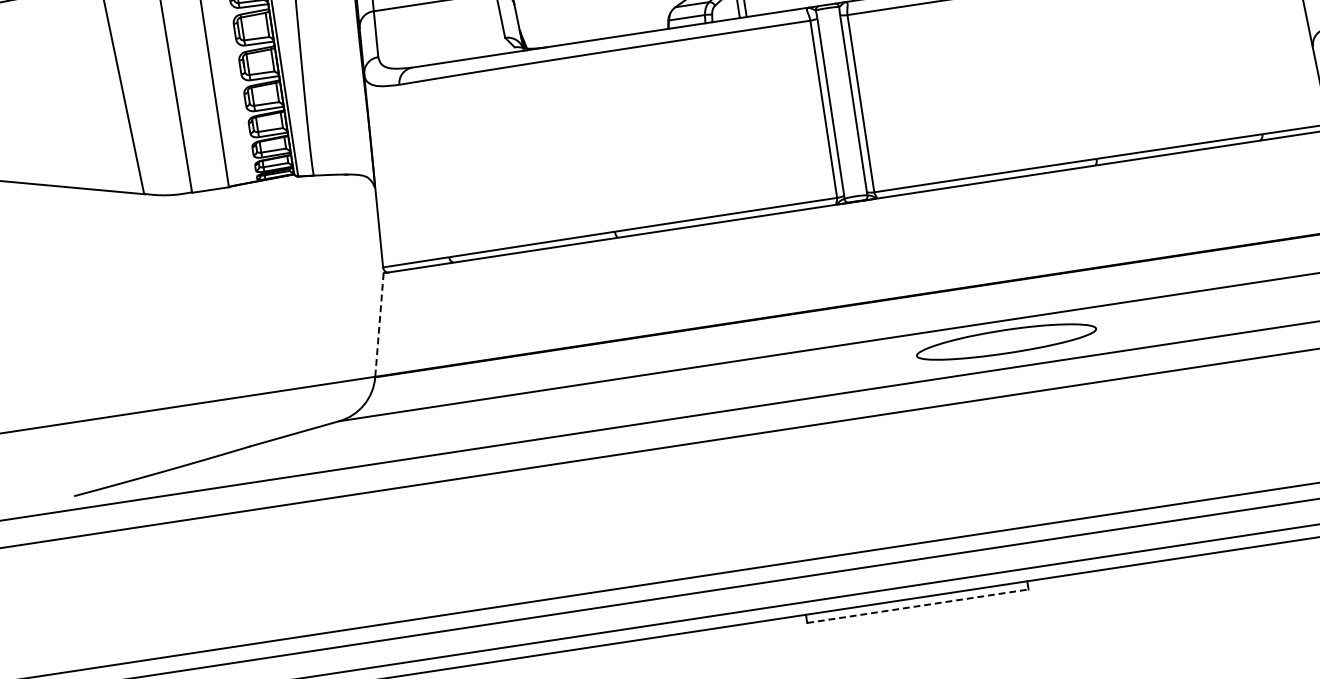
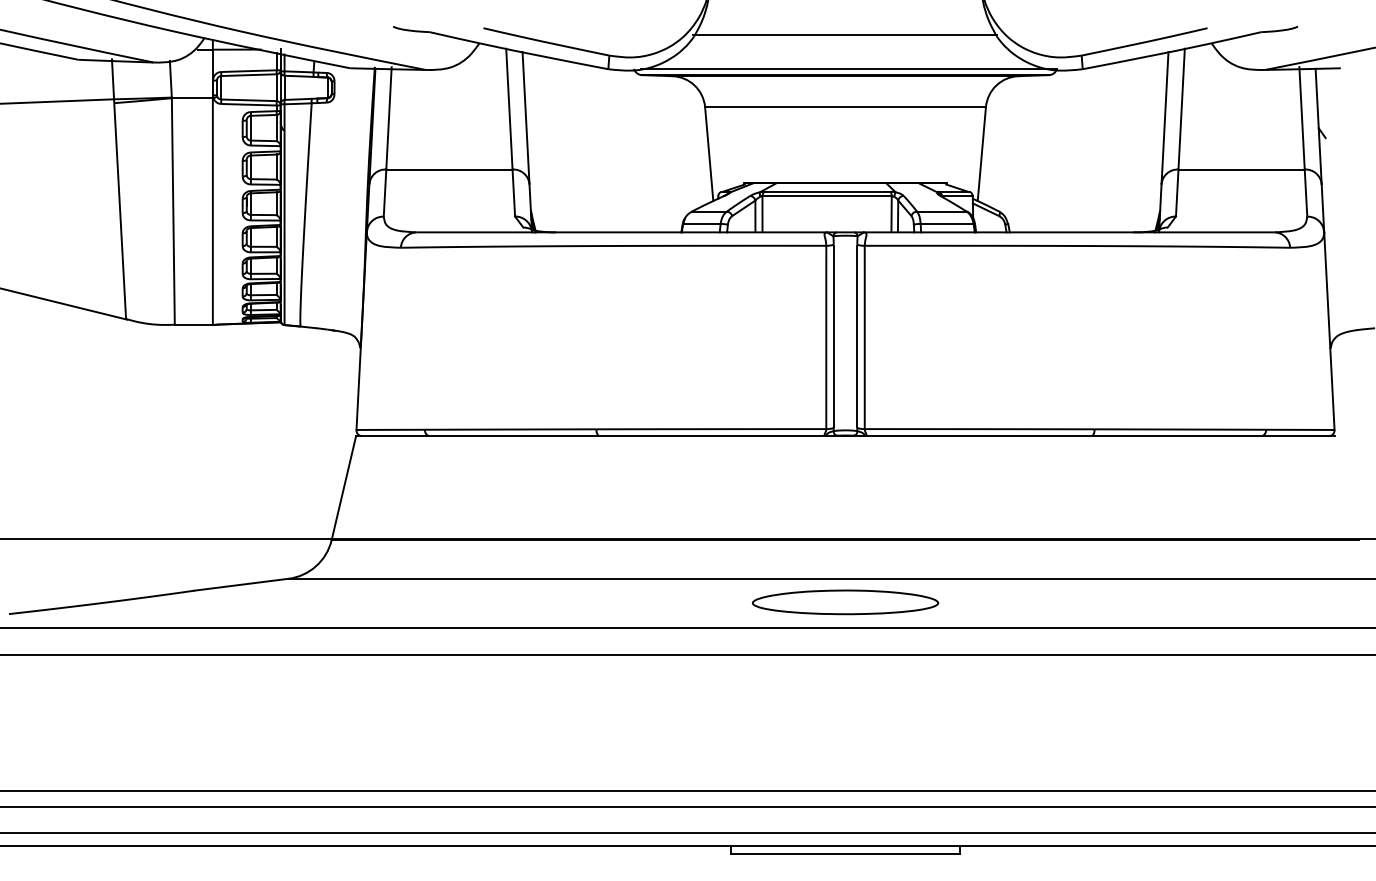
line: (379, 325) -> (343, 488), dashed -> solid
part: (1006, 341) -> (845, 602), moved
line: (918, 606) -> (846, 854), dashed -> solid

